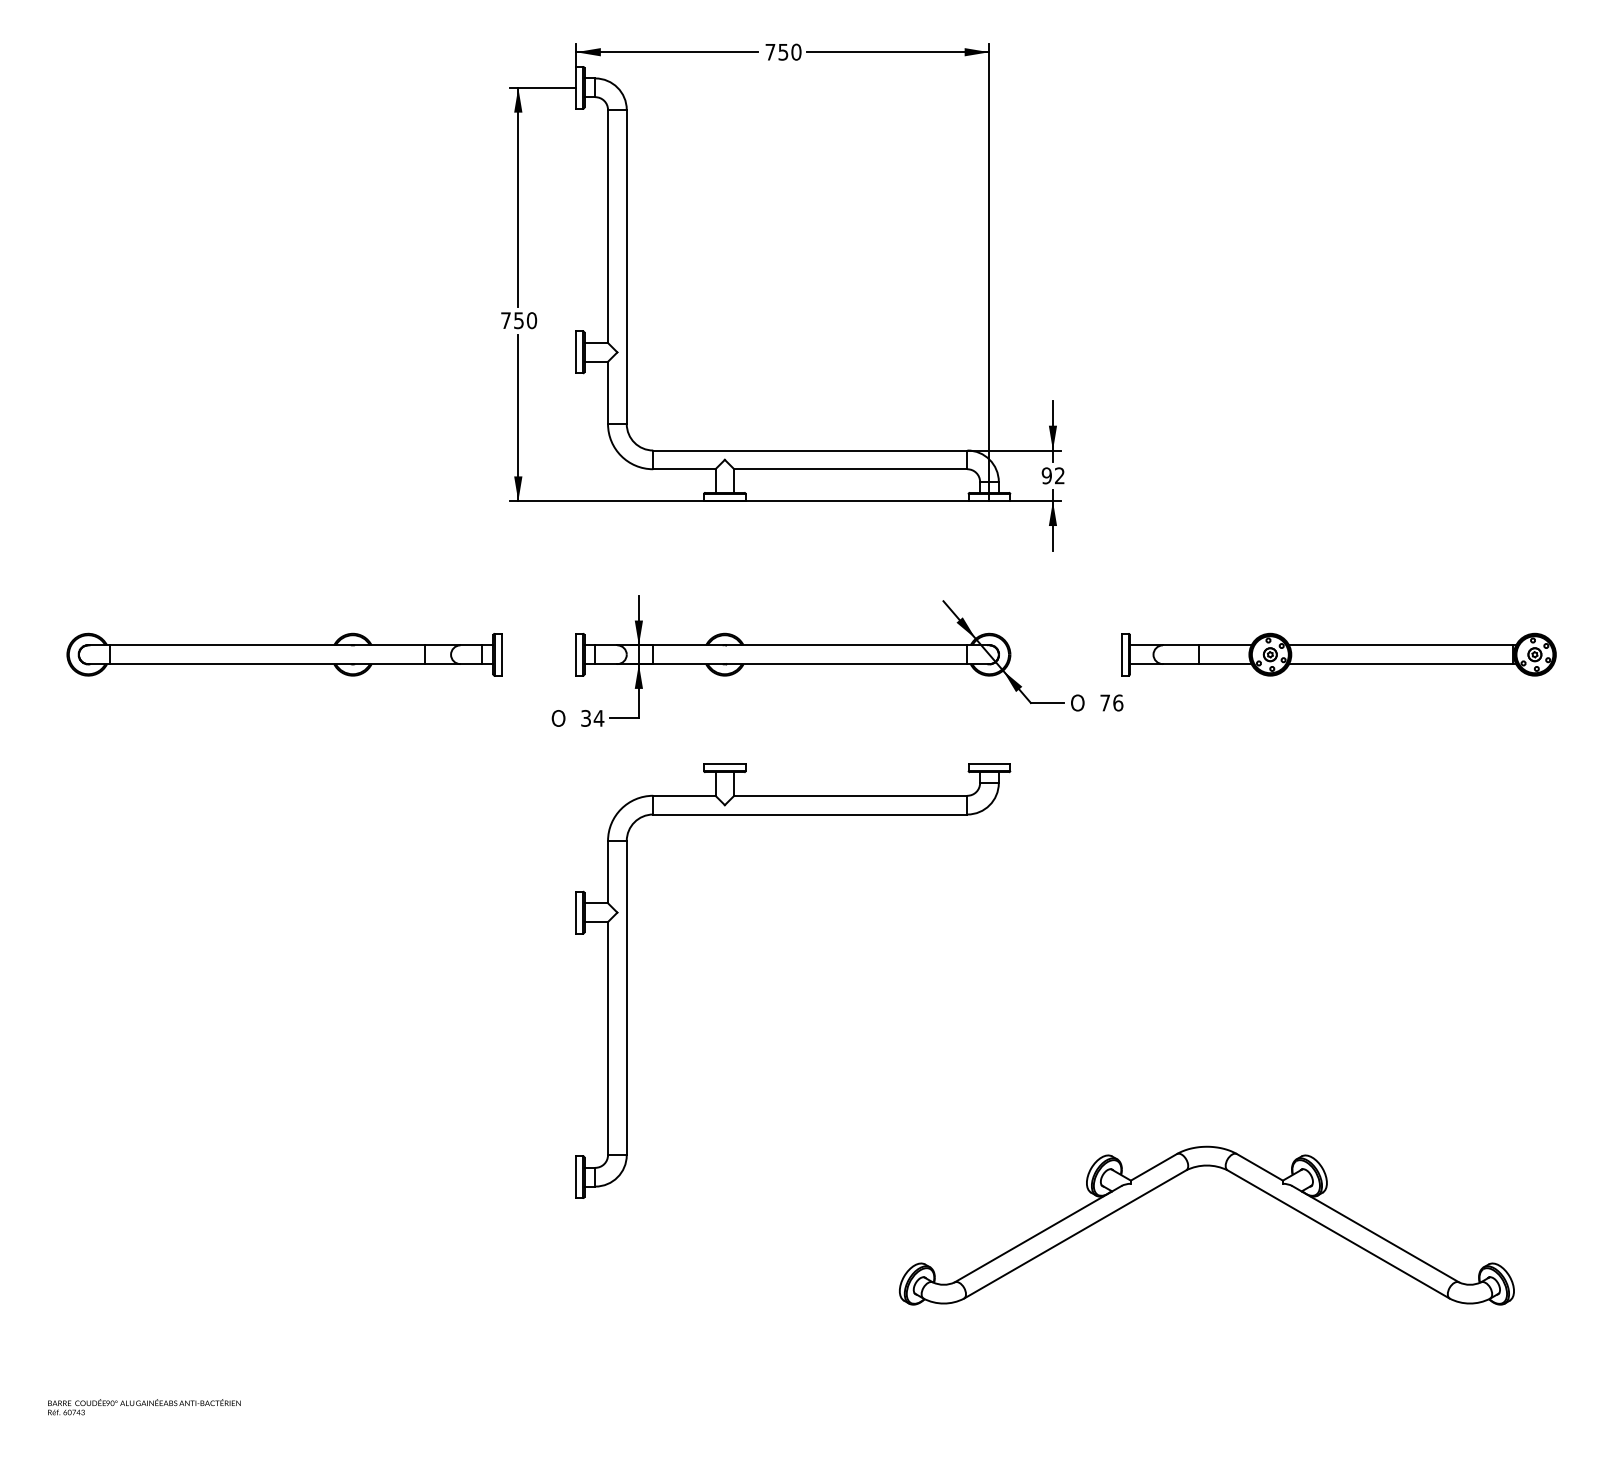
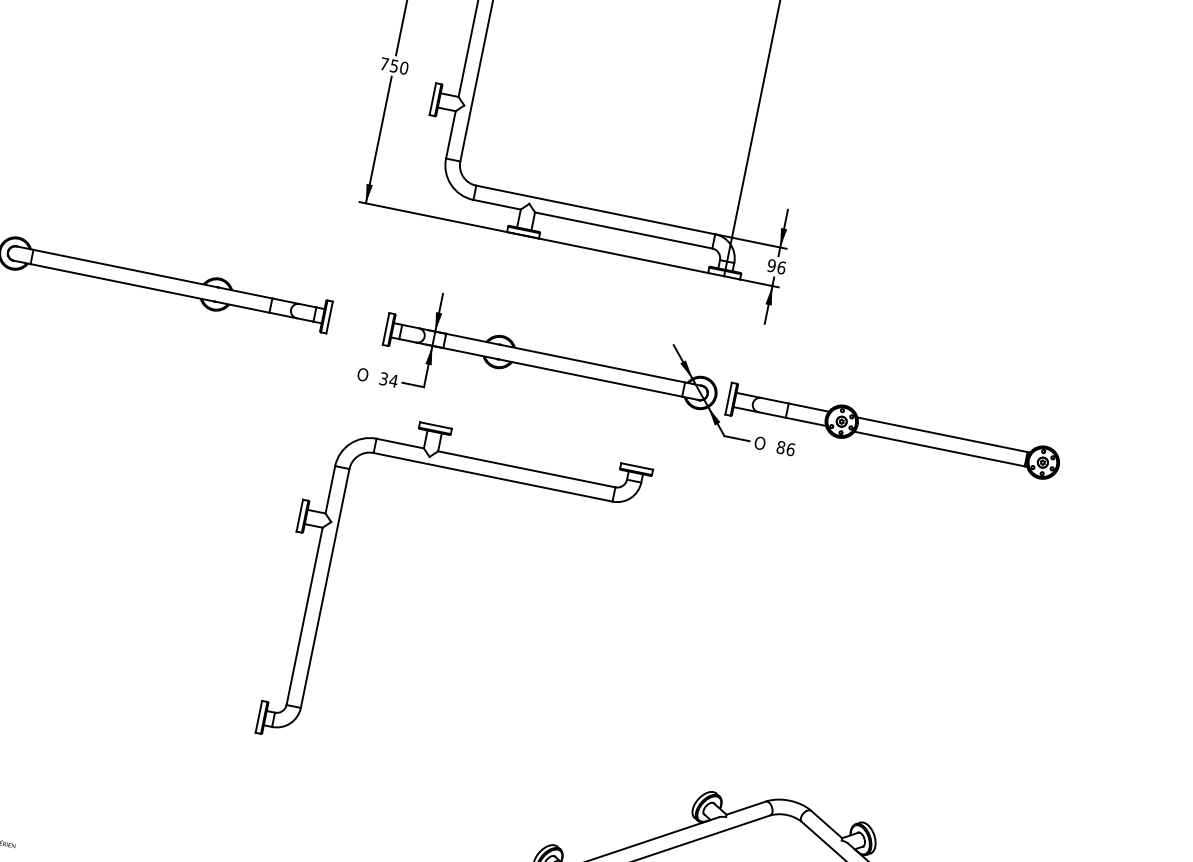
text: (1059, 475) -> (781, 267), 92 -> 96
part: (1338, 654) -> (893, 432), moved
text: (1105, 702) -> (781, 447), 76 -> 86
part: (793, 815) -> (480, 475), moved

